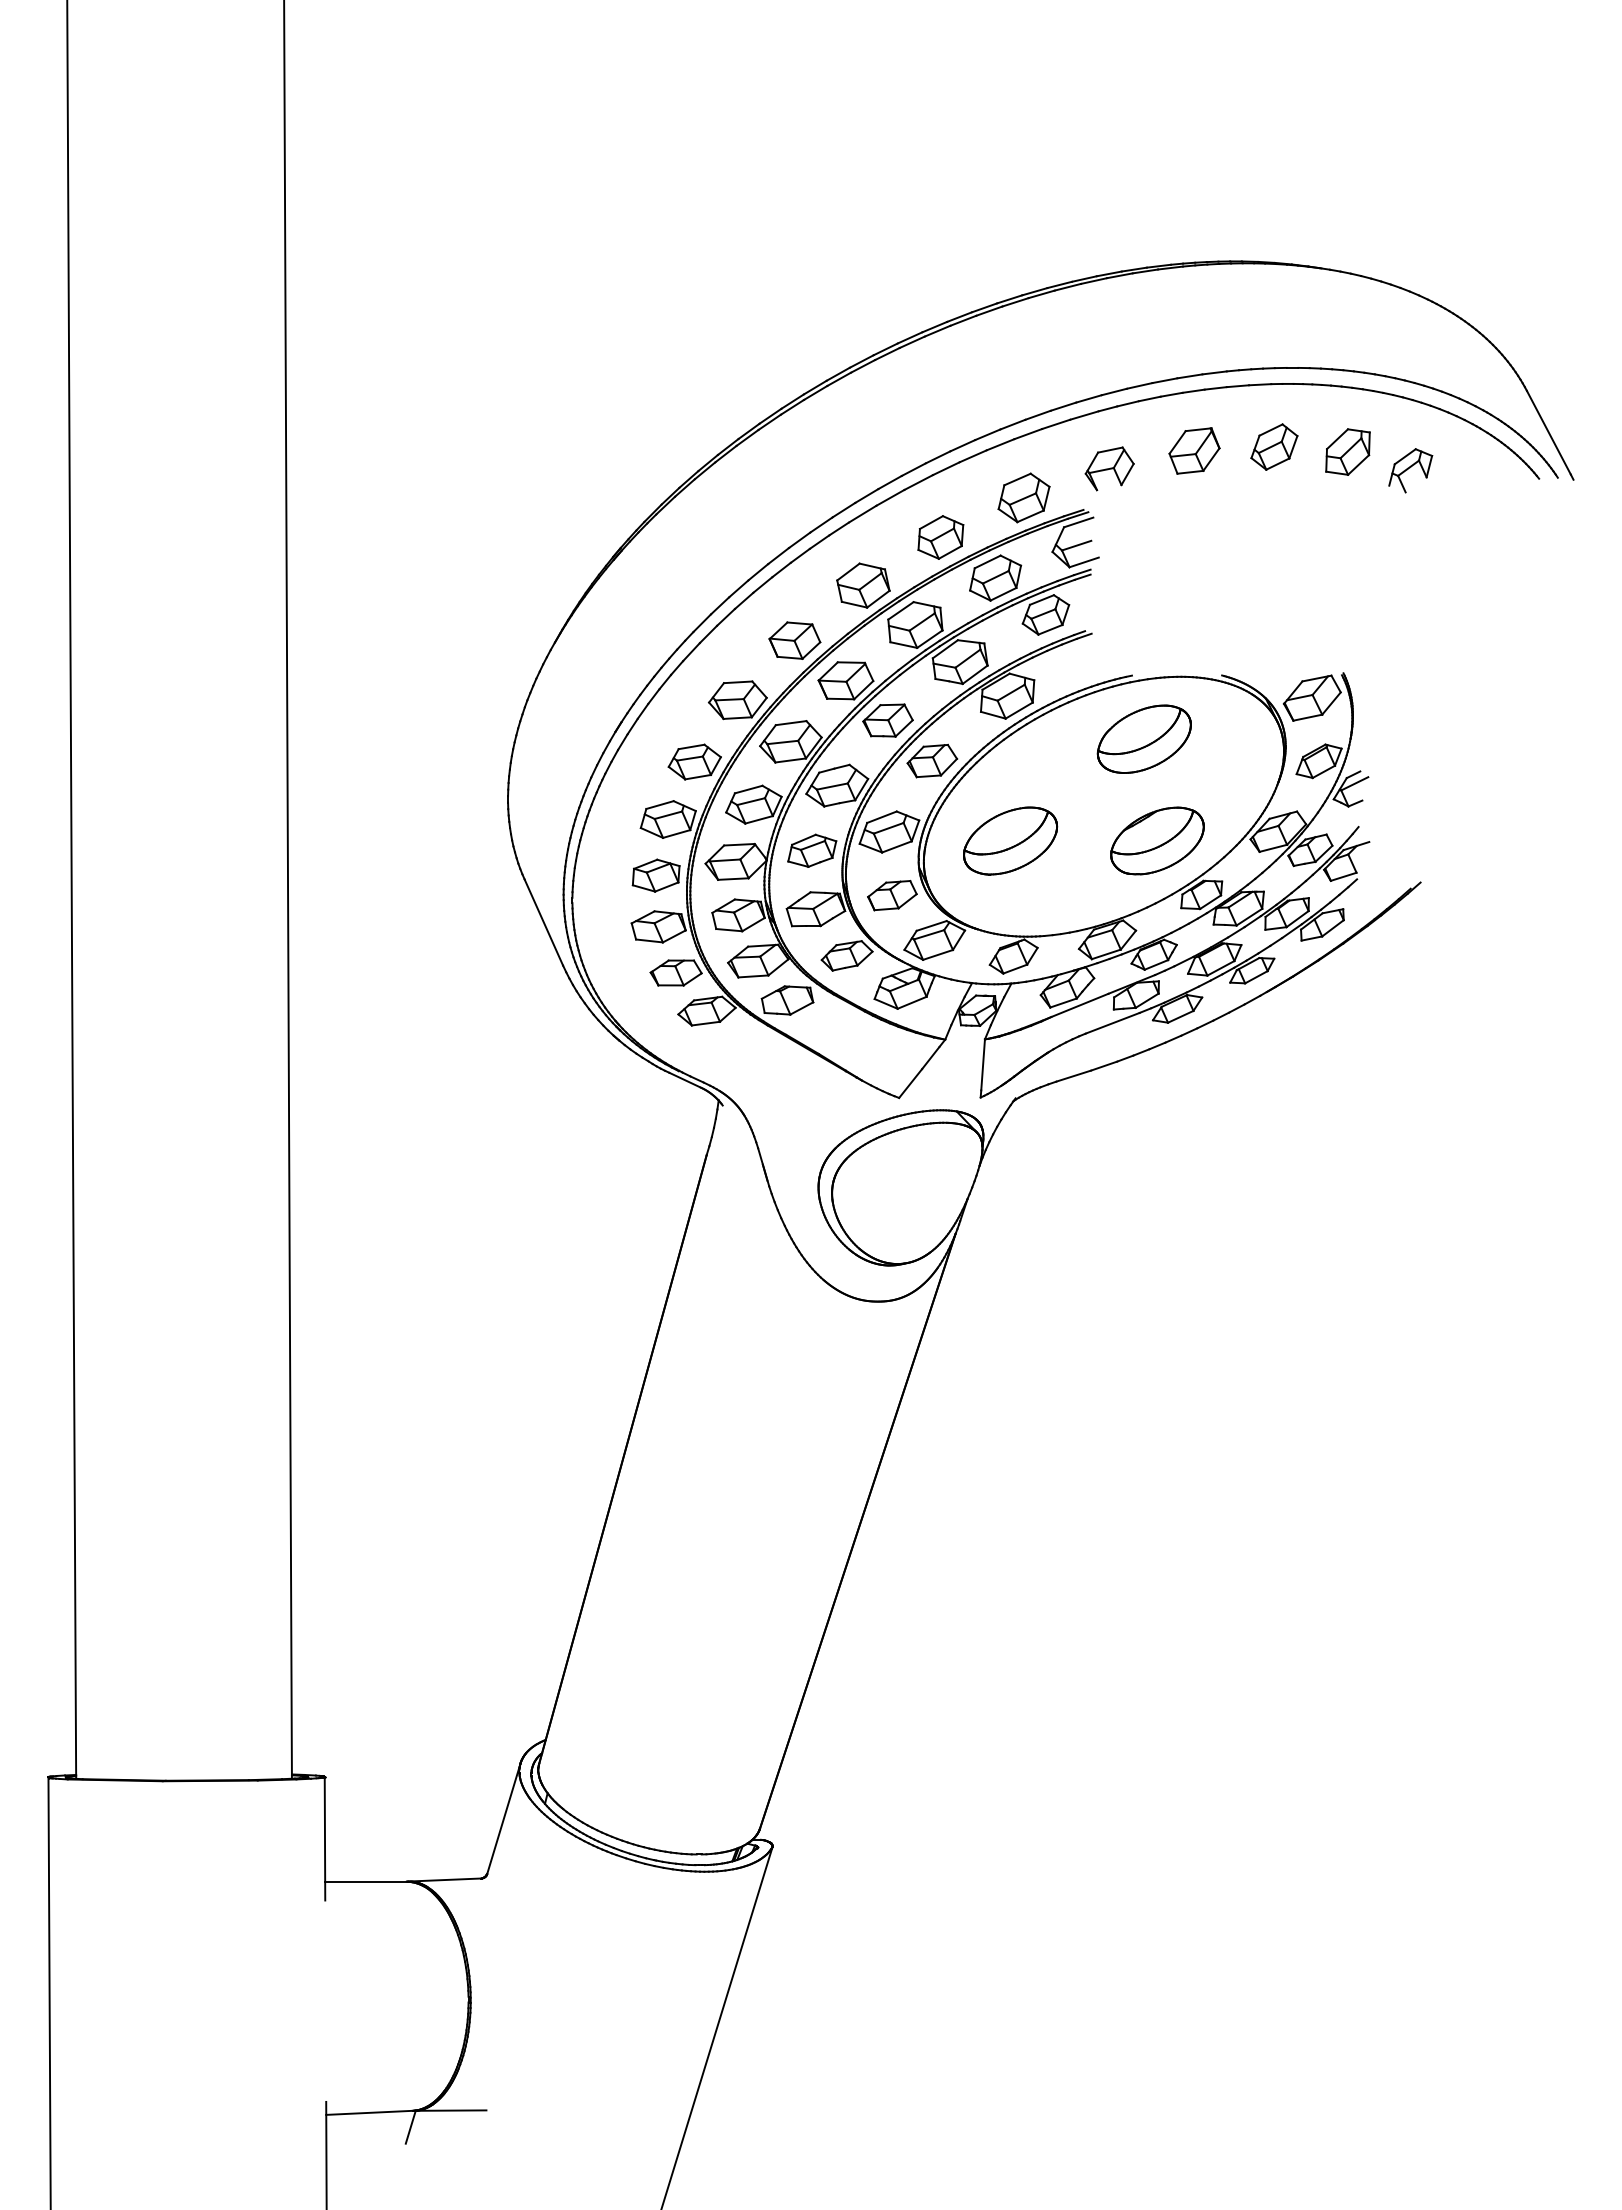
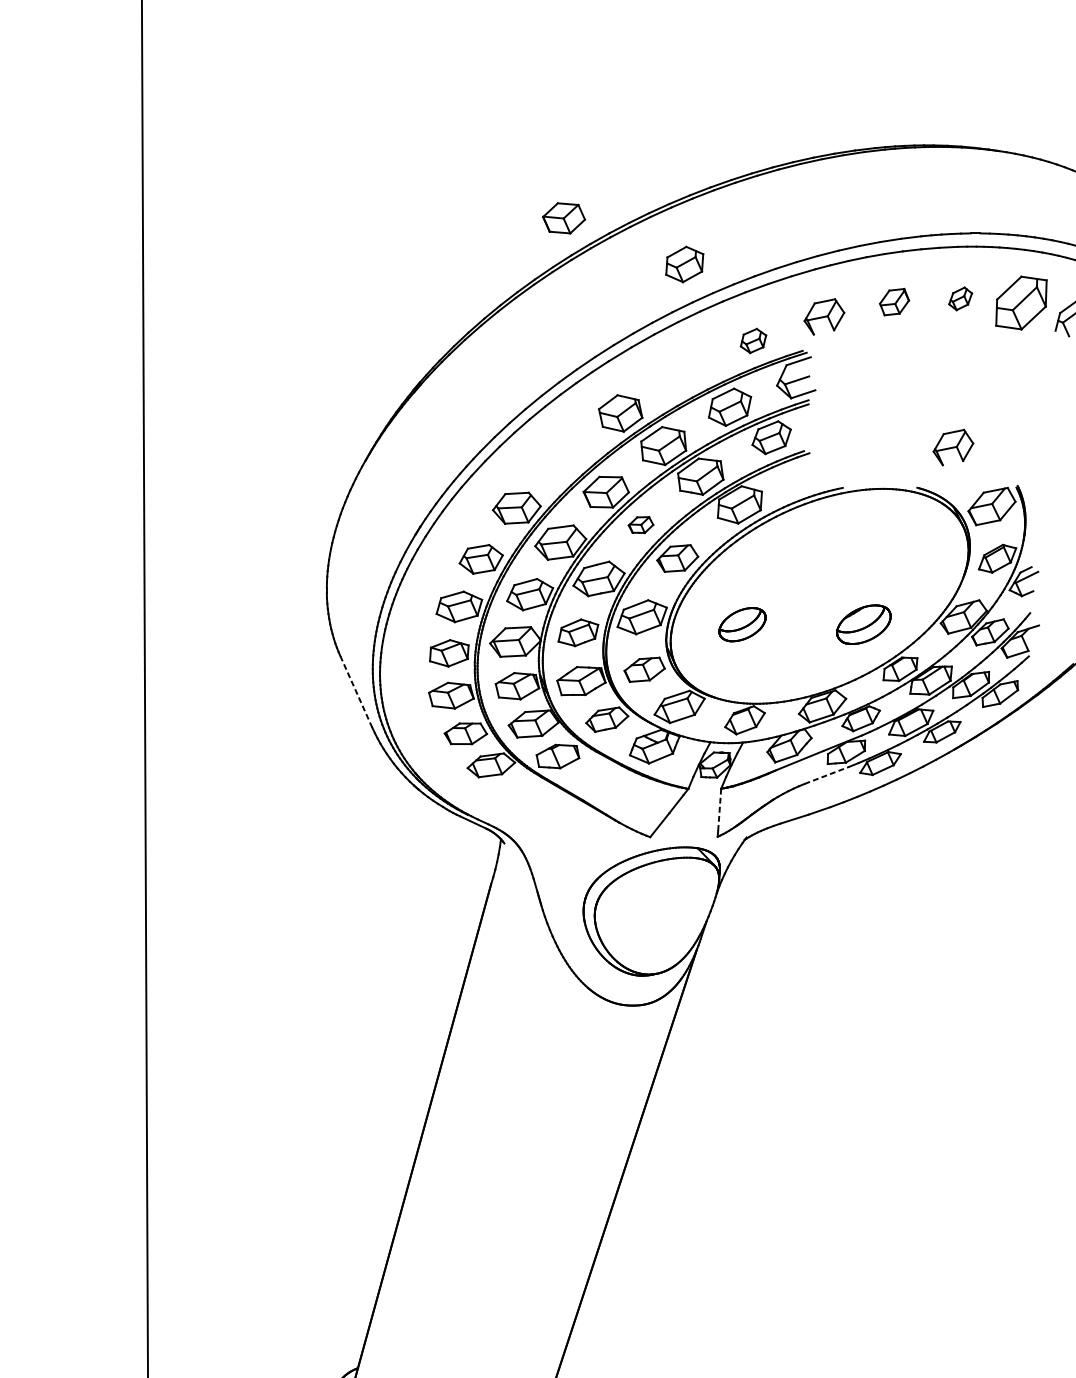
part: (1274, 446) -> (960, 298), size x0.6
part: (1194, 450) -> (894, 301), size x0.7
part: (1347, 451) -> (1021, 302), size x1.4
part: (1023, 497) -> (753, 340), size x0.6
part: (940, 537) -> (684, 264), moved
part: (1265, 626) -> (953, 447), added
part: (794, 640) -> (563, 218), moved
part: (887, 720) -> (640, 525), size x0.6
part: (1143, 738) -> (852, 539), removed
part: (1010, 840) -> (742, 624), size x0.6
part: (1157, 840) -> (863, 624), size x0.7
line: (543, 922) -> (356, 692), solid -> dashed
line: (1112, 1023) -> (826, 775), solid -> dashed
line: (983, 1064) -> (720, 809), solid -> dashed

